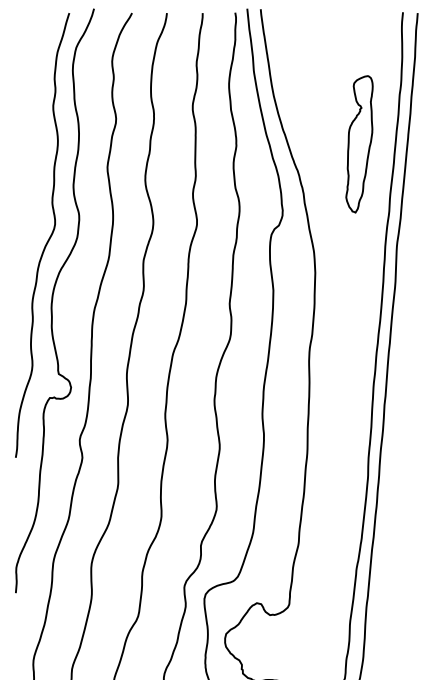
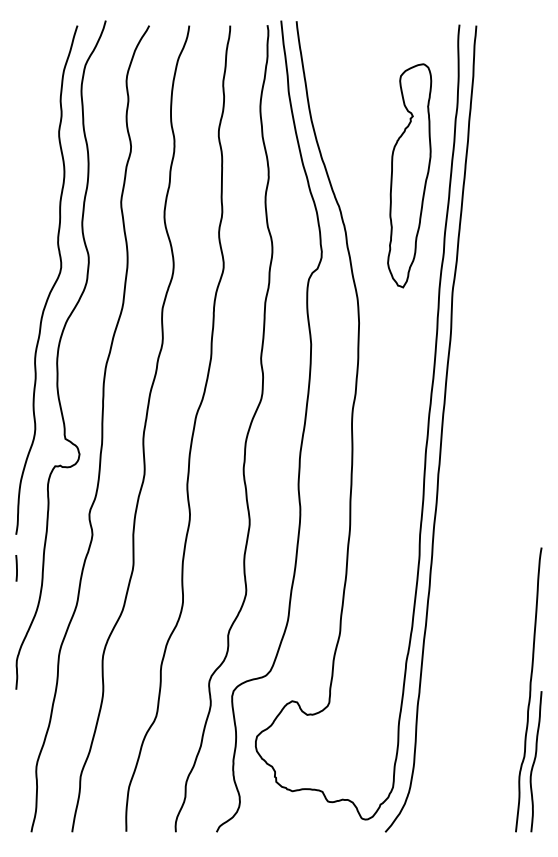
part: (359, 144) -> (409, 175), size x1.43
line: (16, 487) -> (16, 568), added

